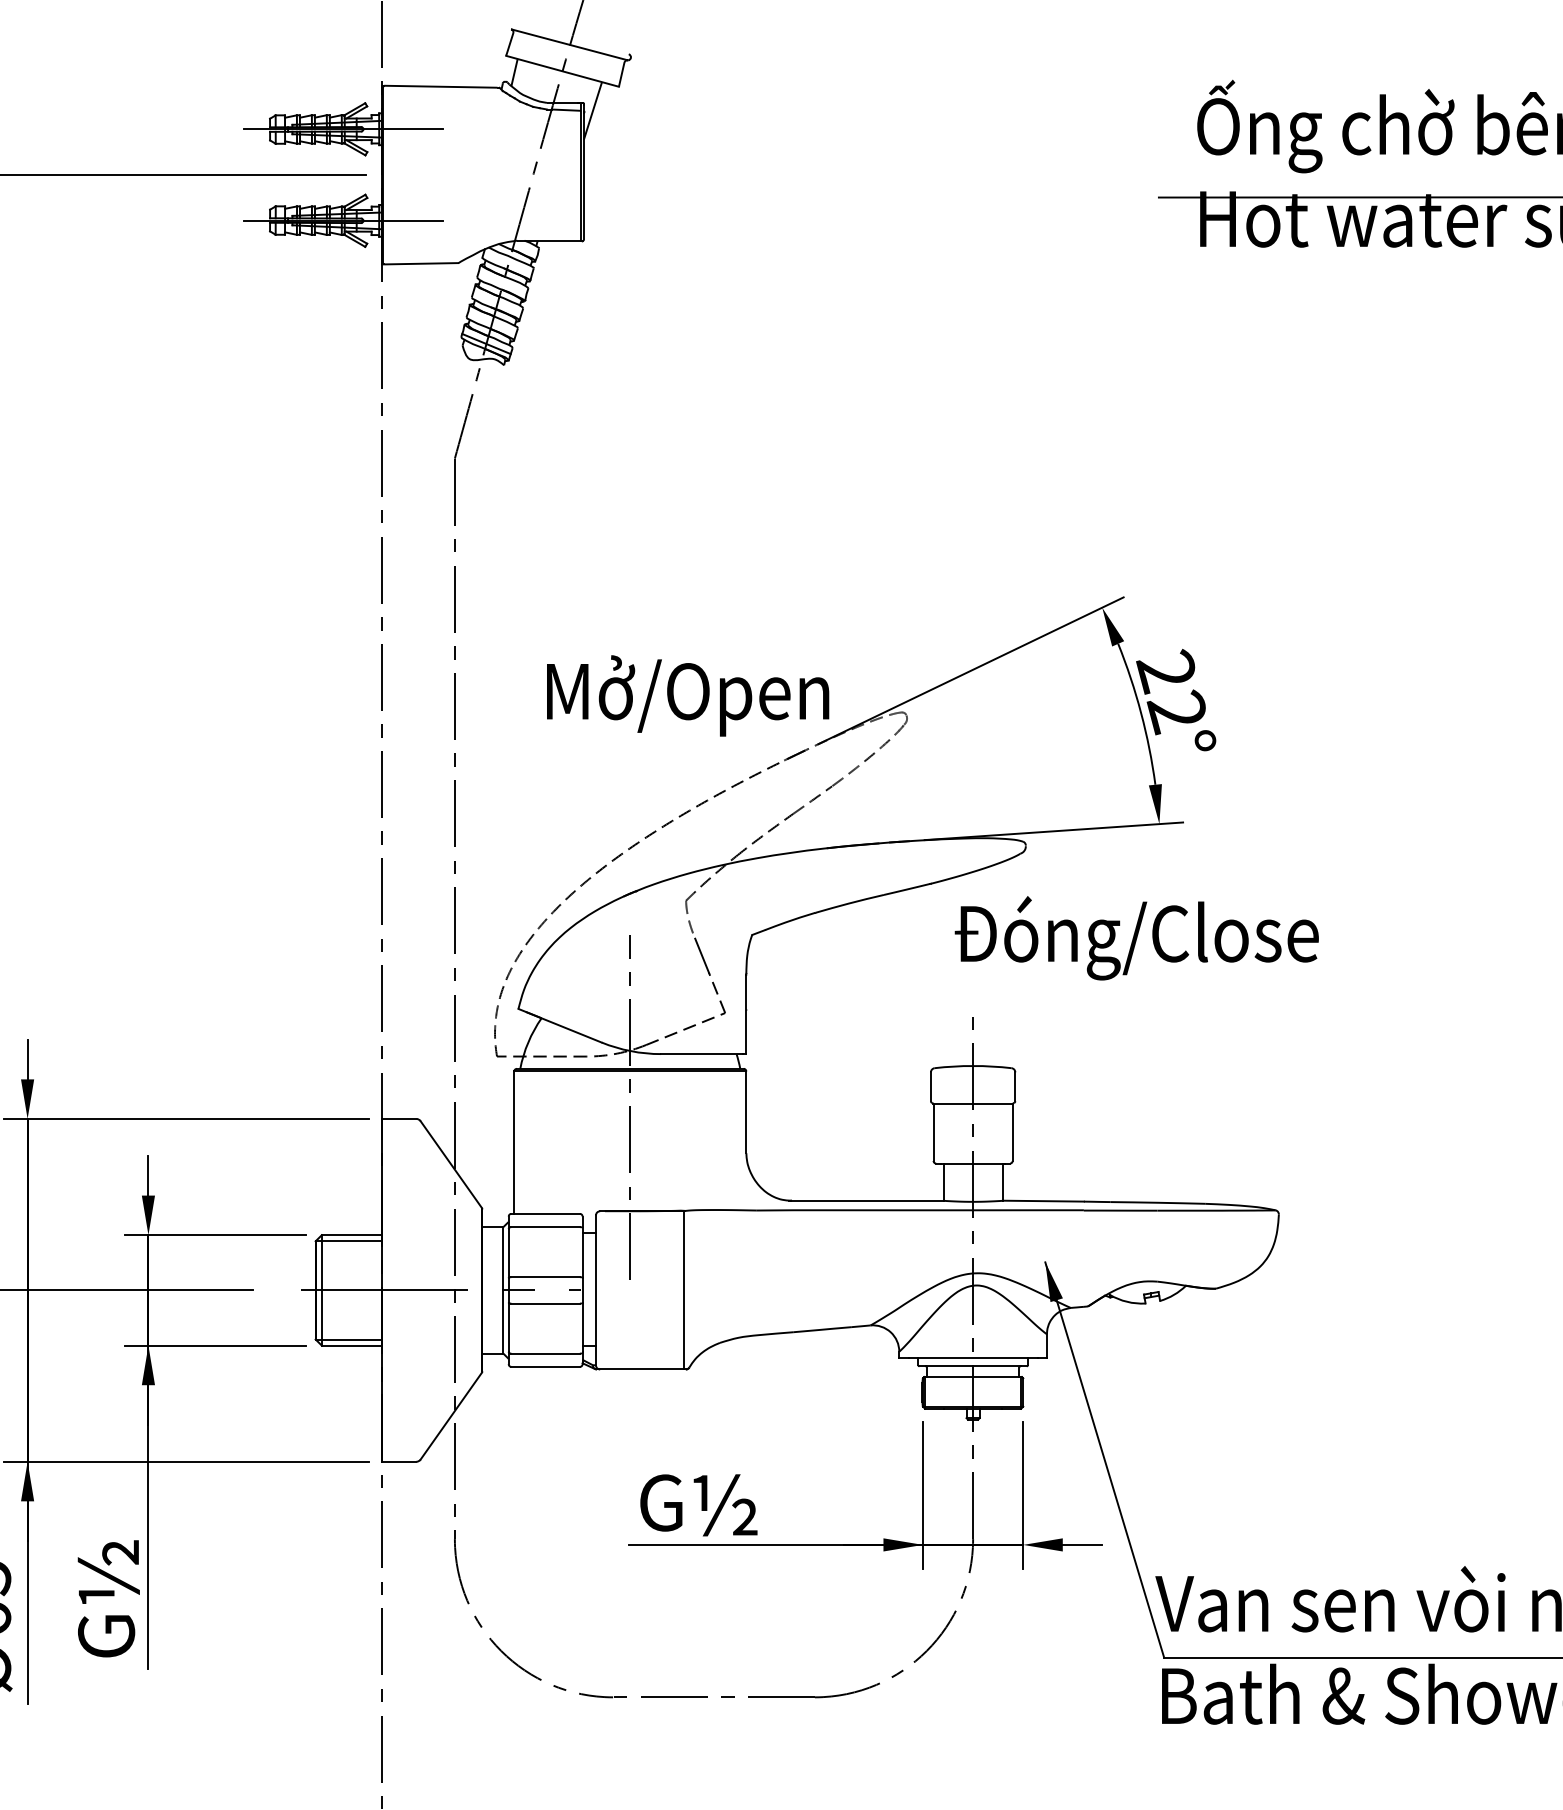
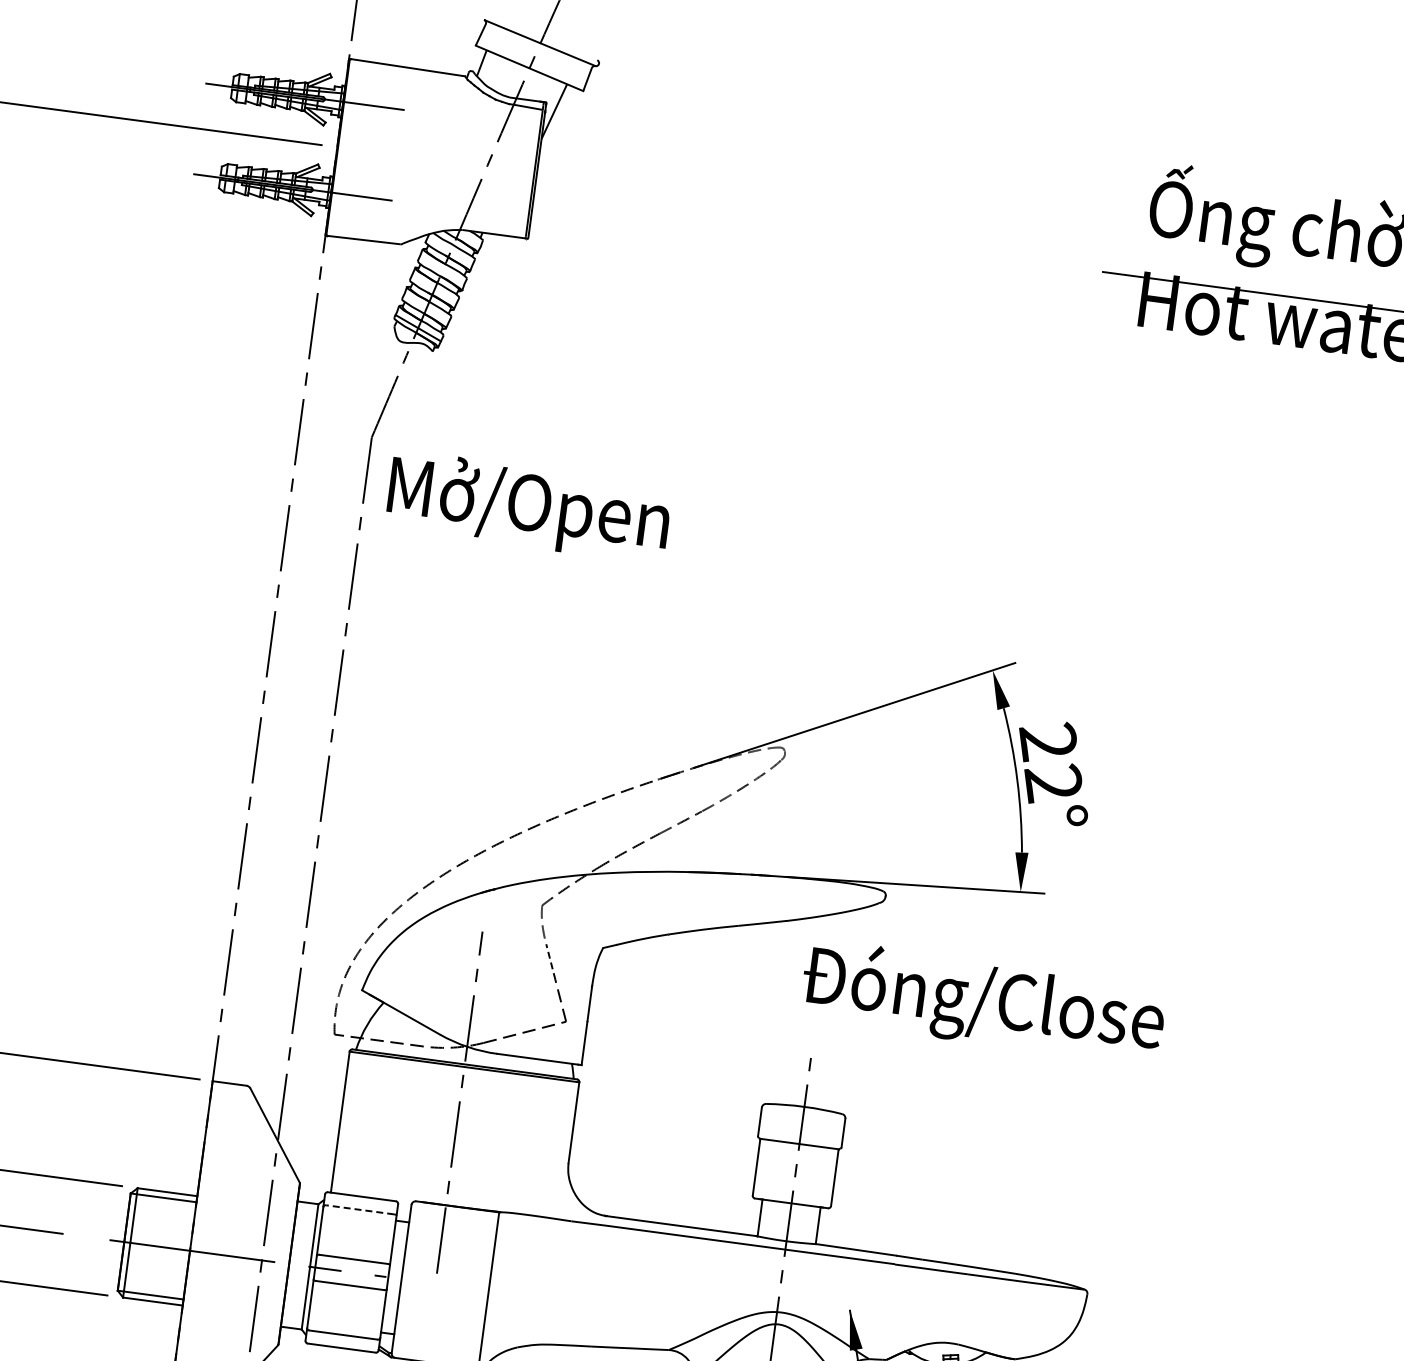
text: (688, 695) -> (529, 506), moved
line: (701, 955) -> (550, 961), solid -> dashed
line: (545, 1227) -> (359, 1210), solid -> dashed

